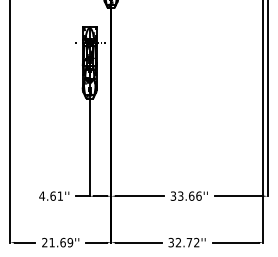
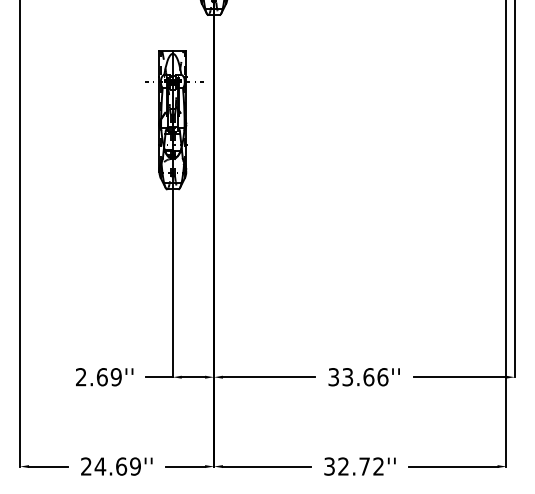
text: (51, 195) -> (99, 375), 4.61'' -> 2.69''
text: (52, 242) -> (101, 466), 21.69'' -> 24.69''

